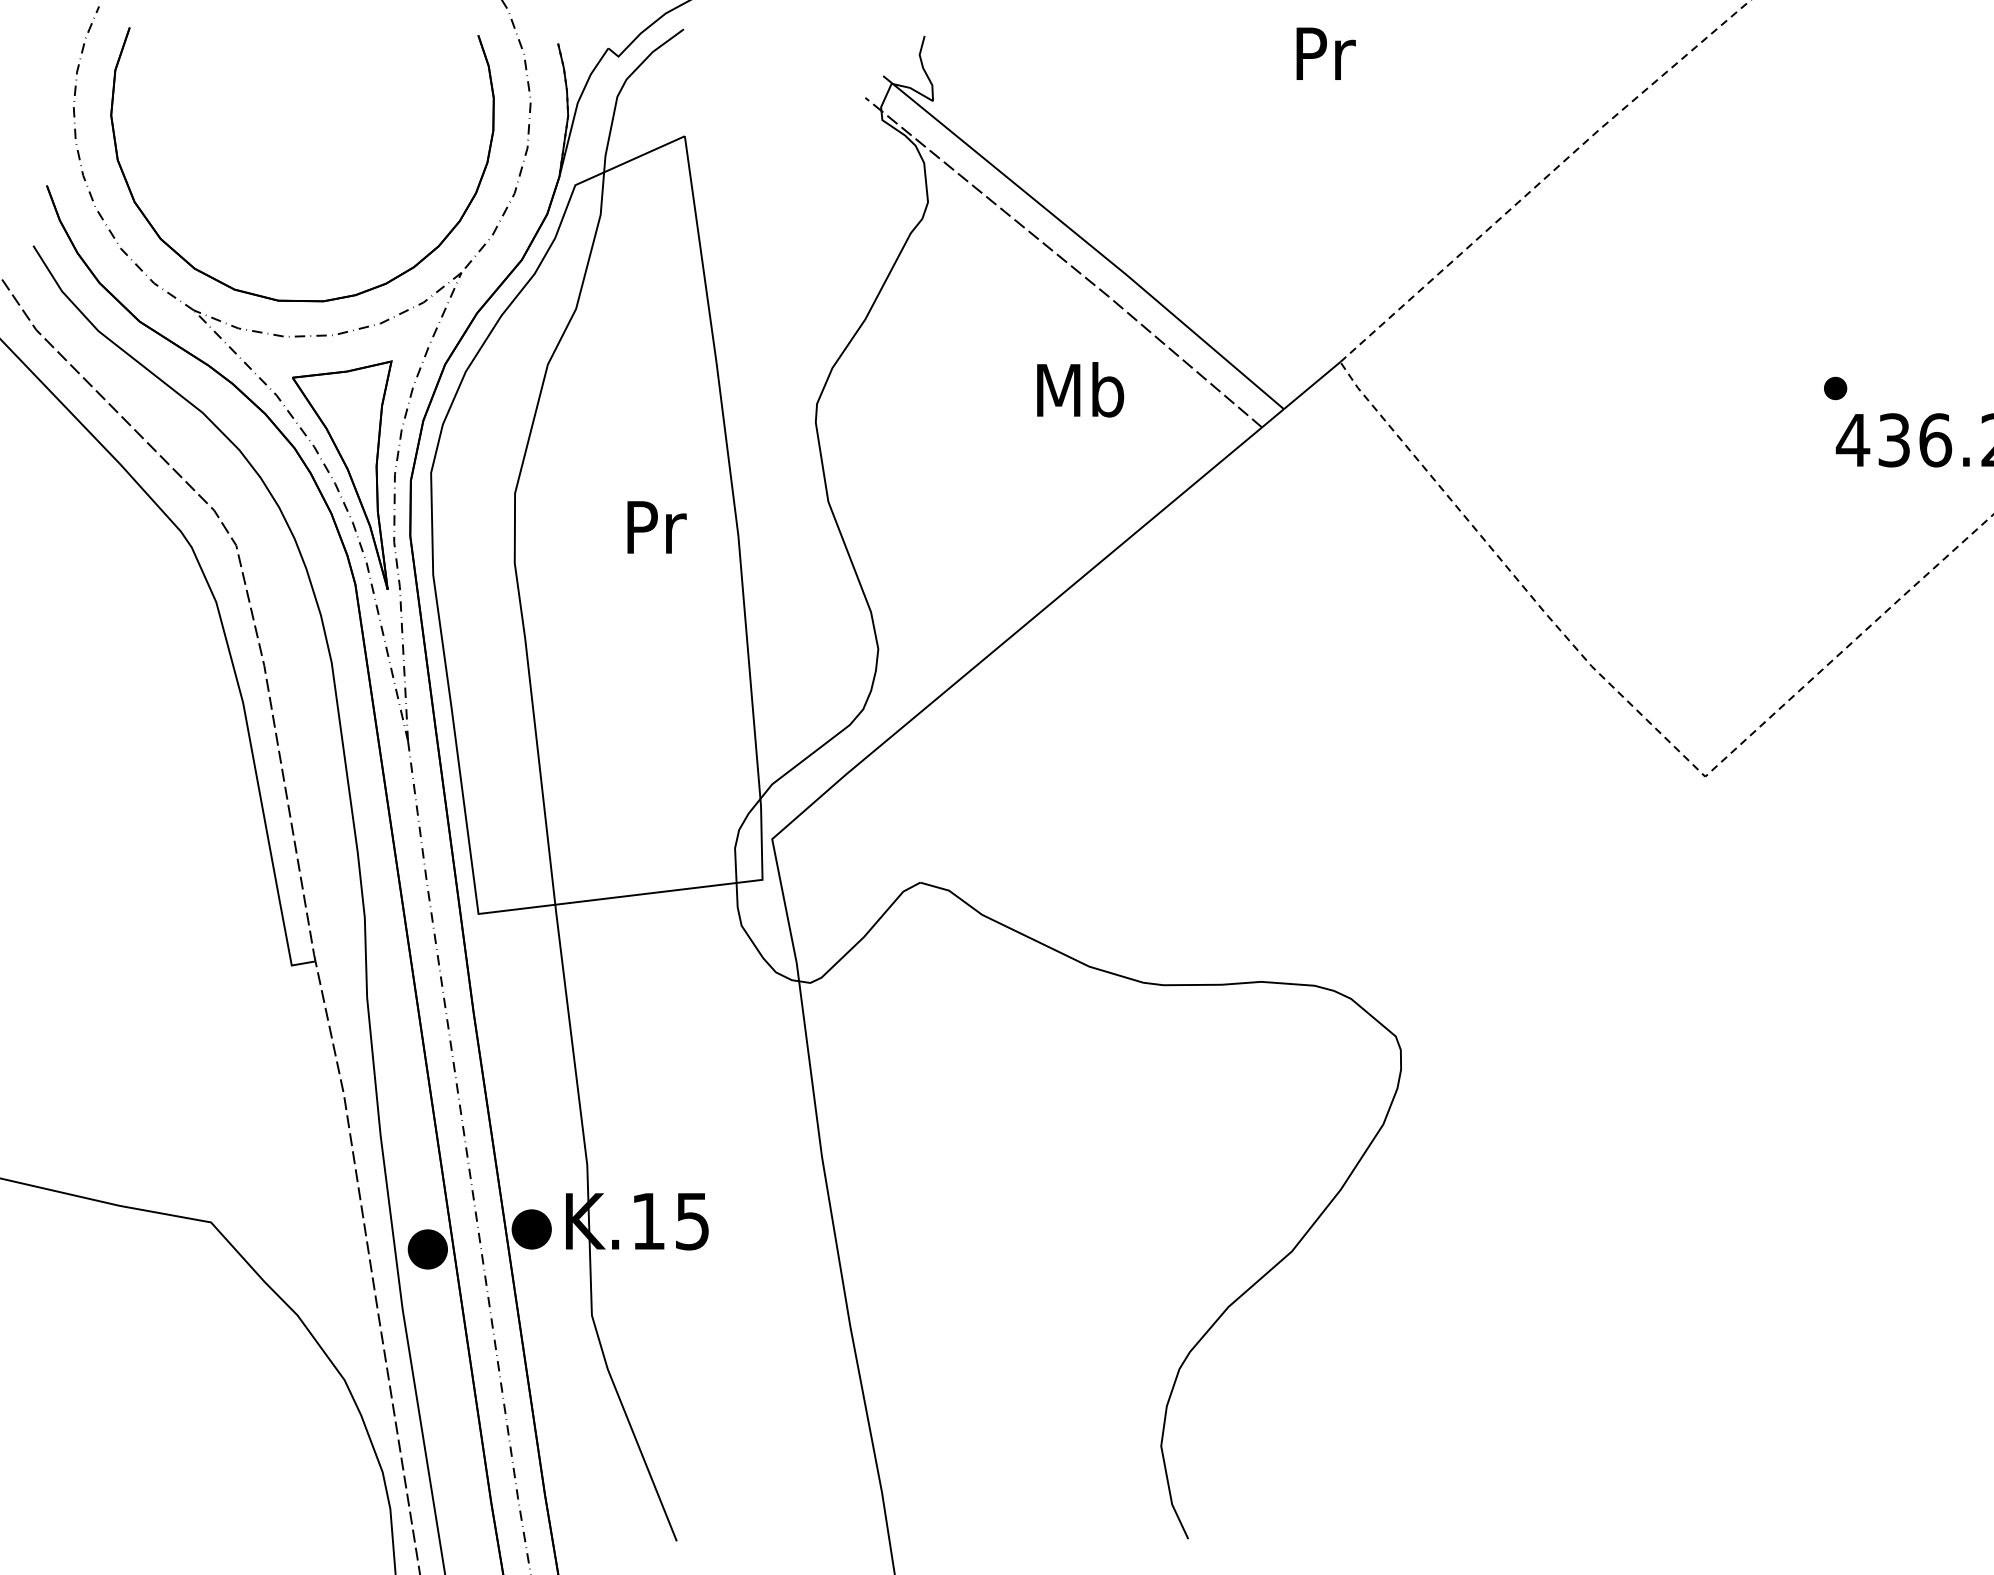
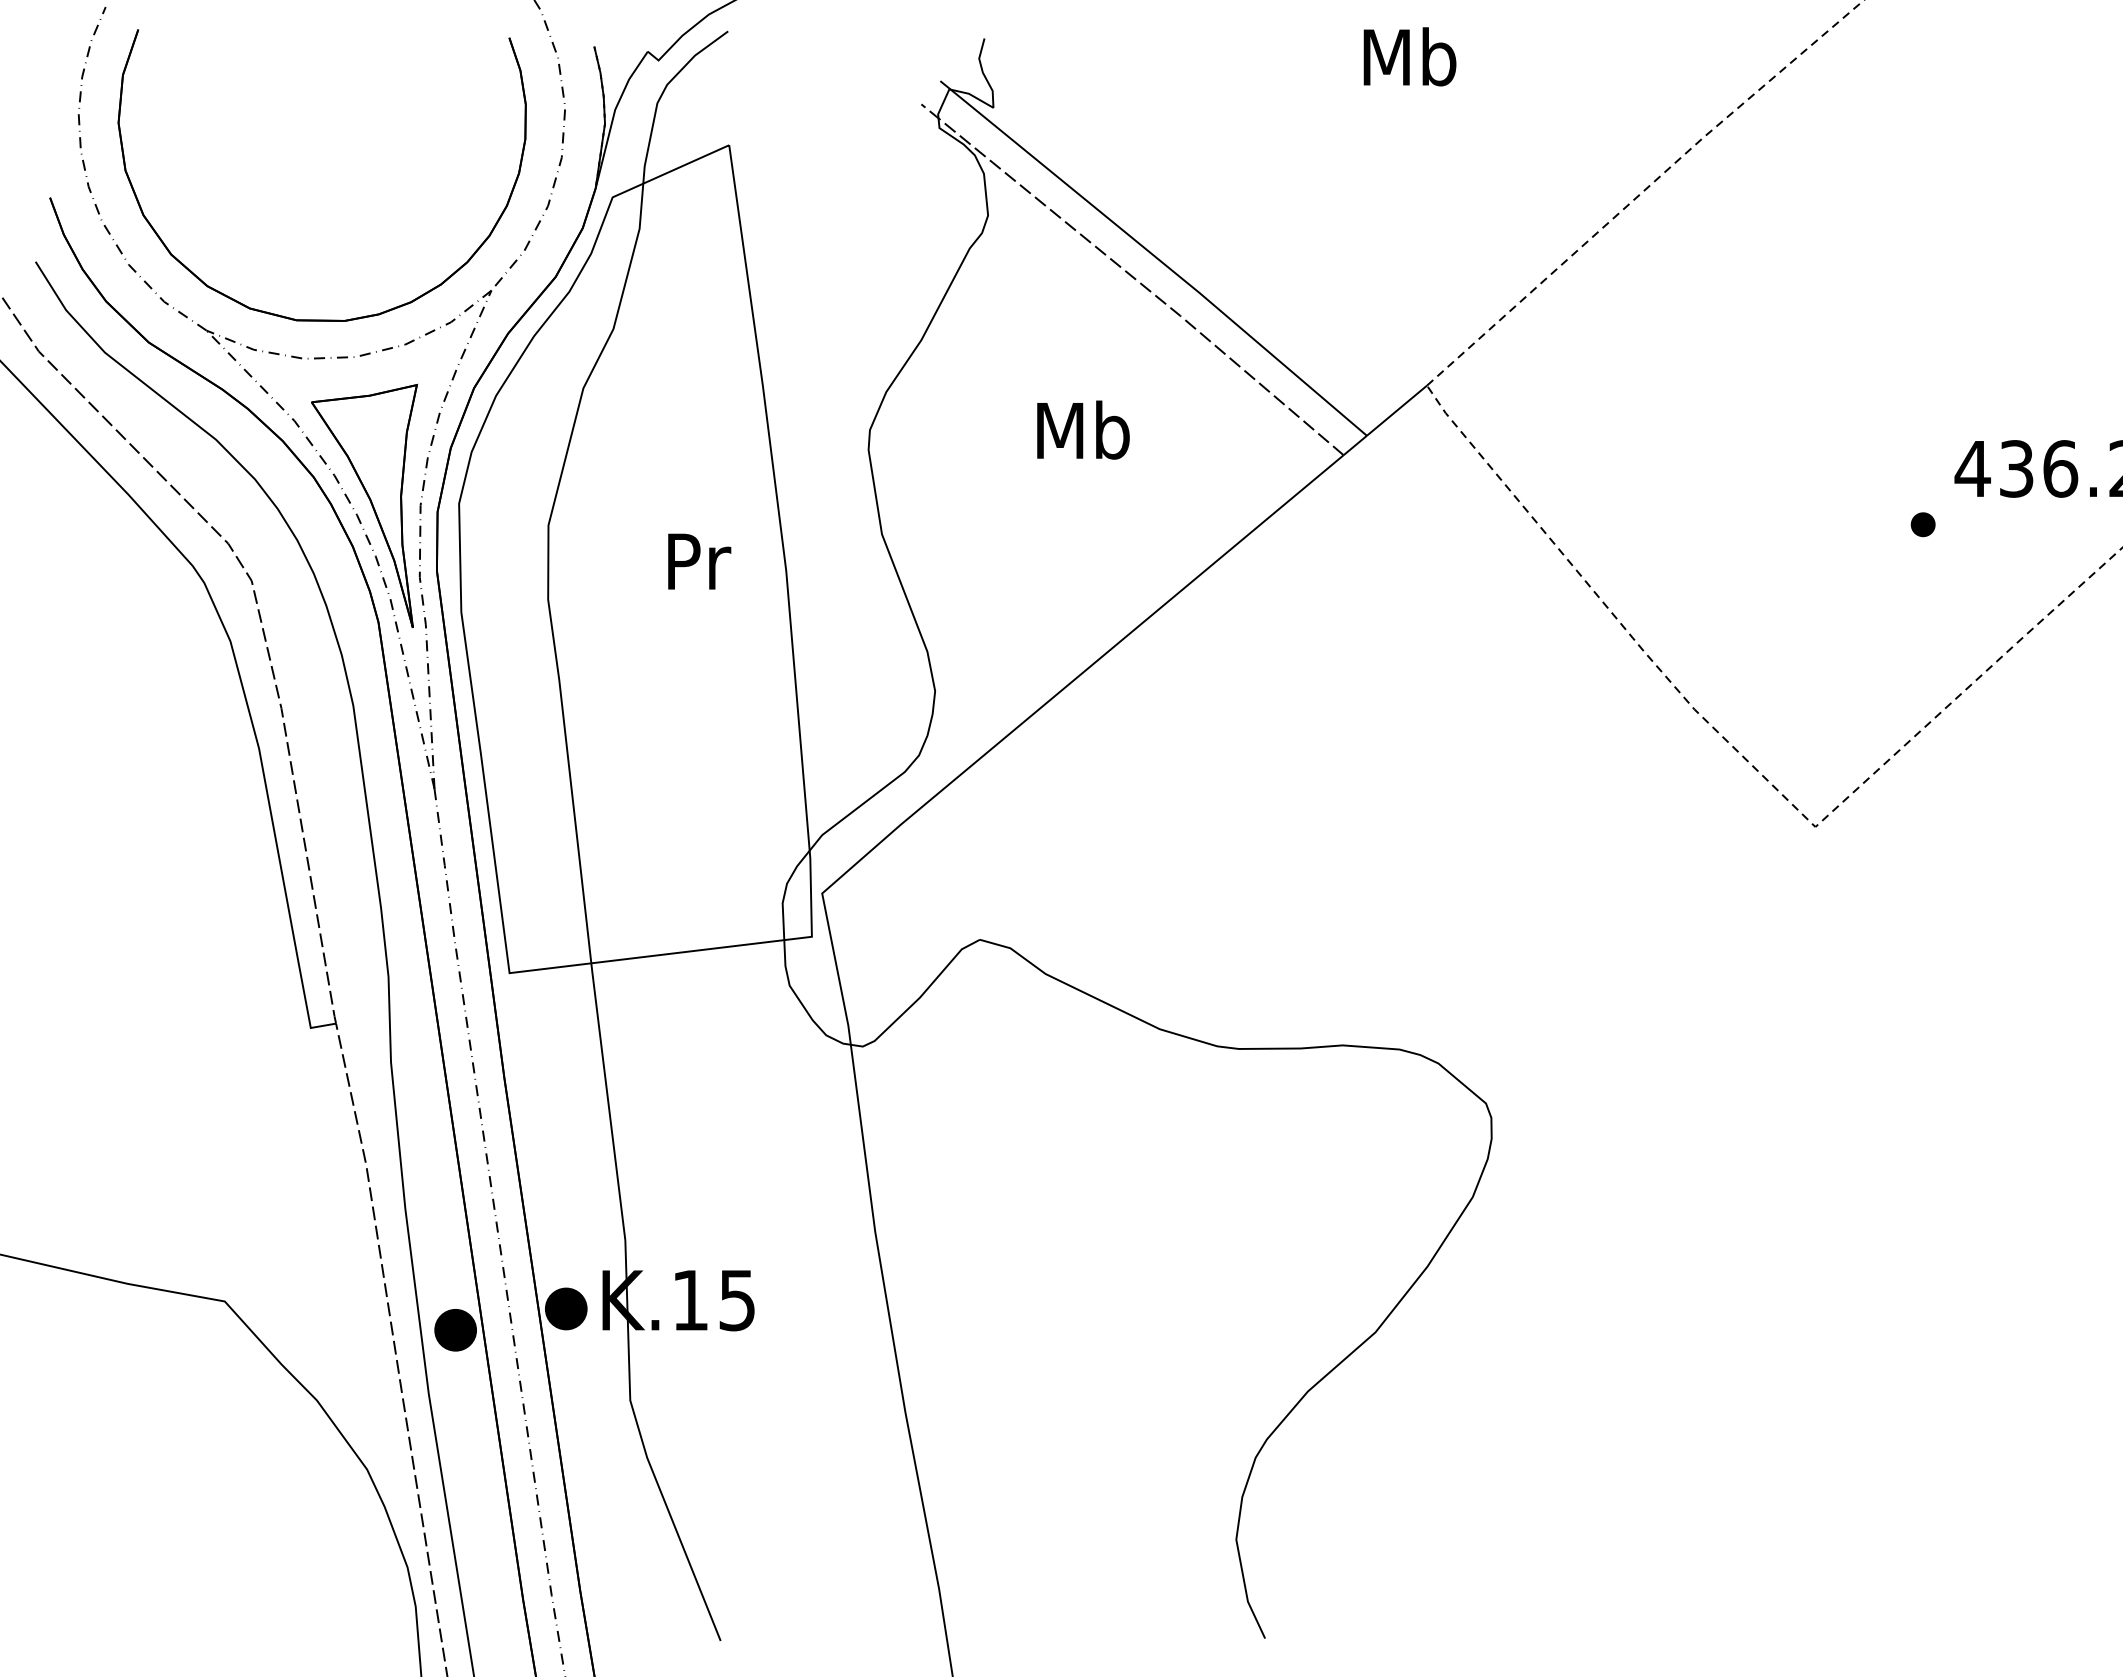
text: (1323, 52) -> (1409, 56), Pr -> Mb
part: (1834, 388) -> (1922, 524), moved
text: (1080, 389) -> (1083, 429), moved

